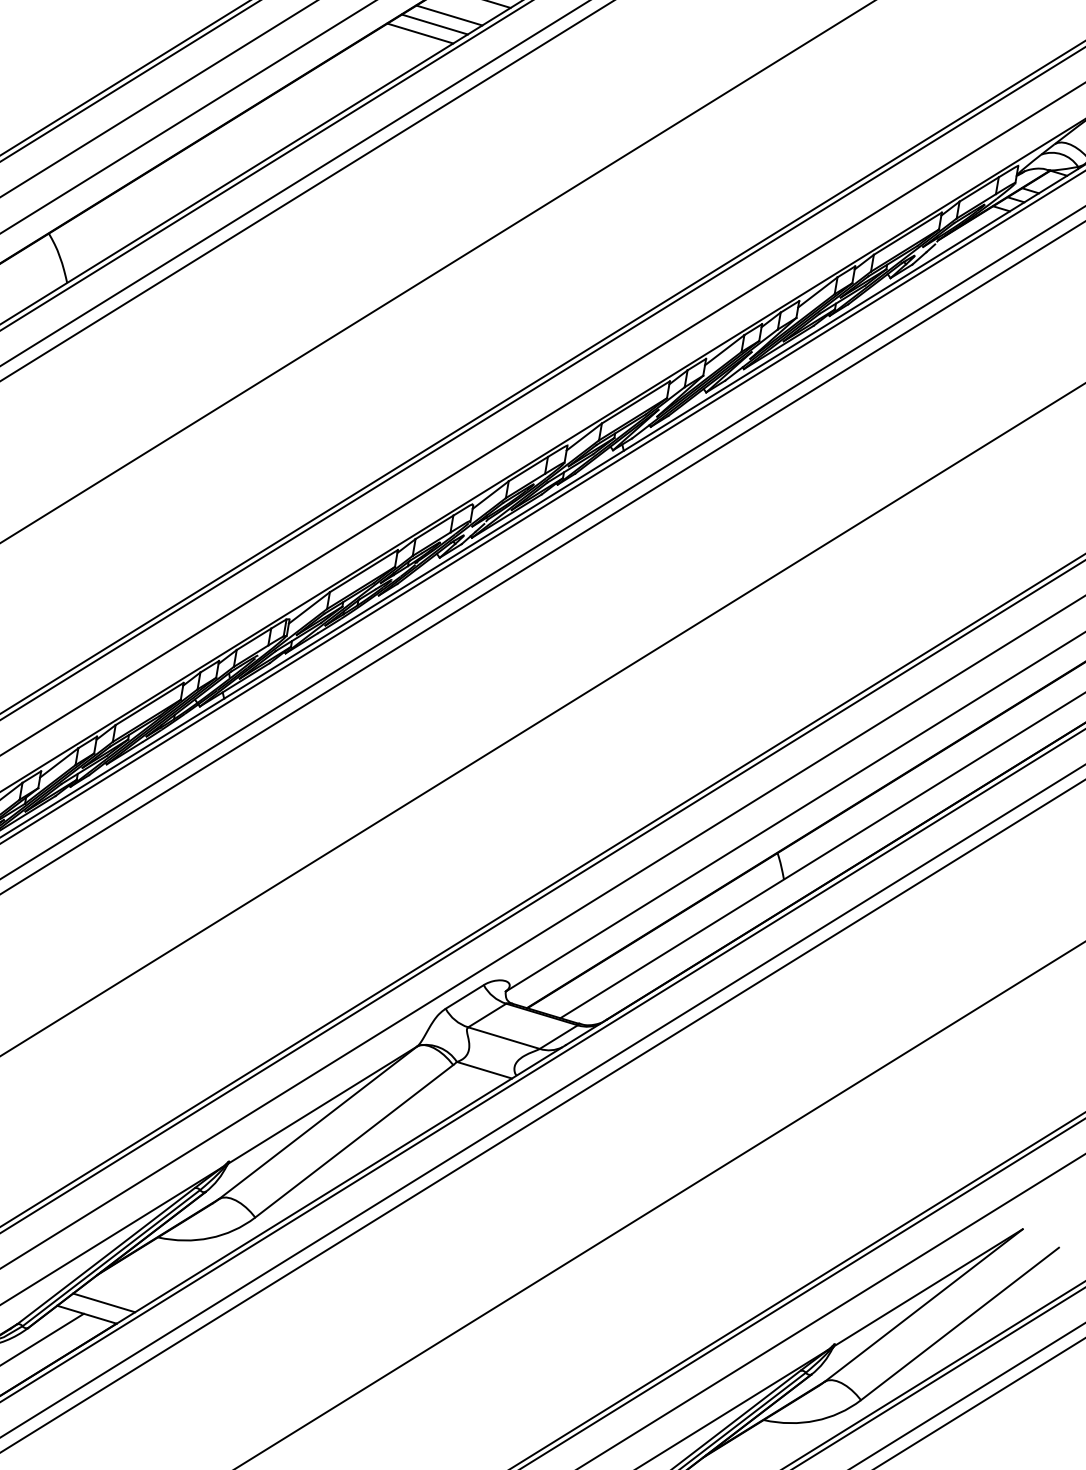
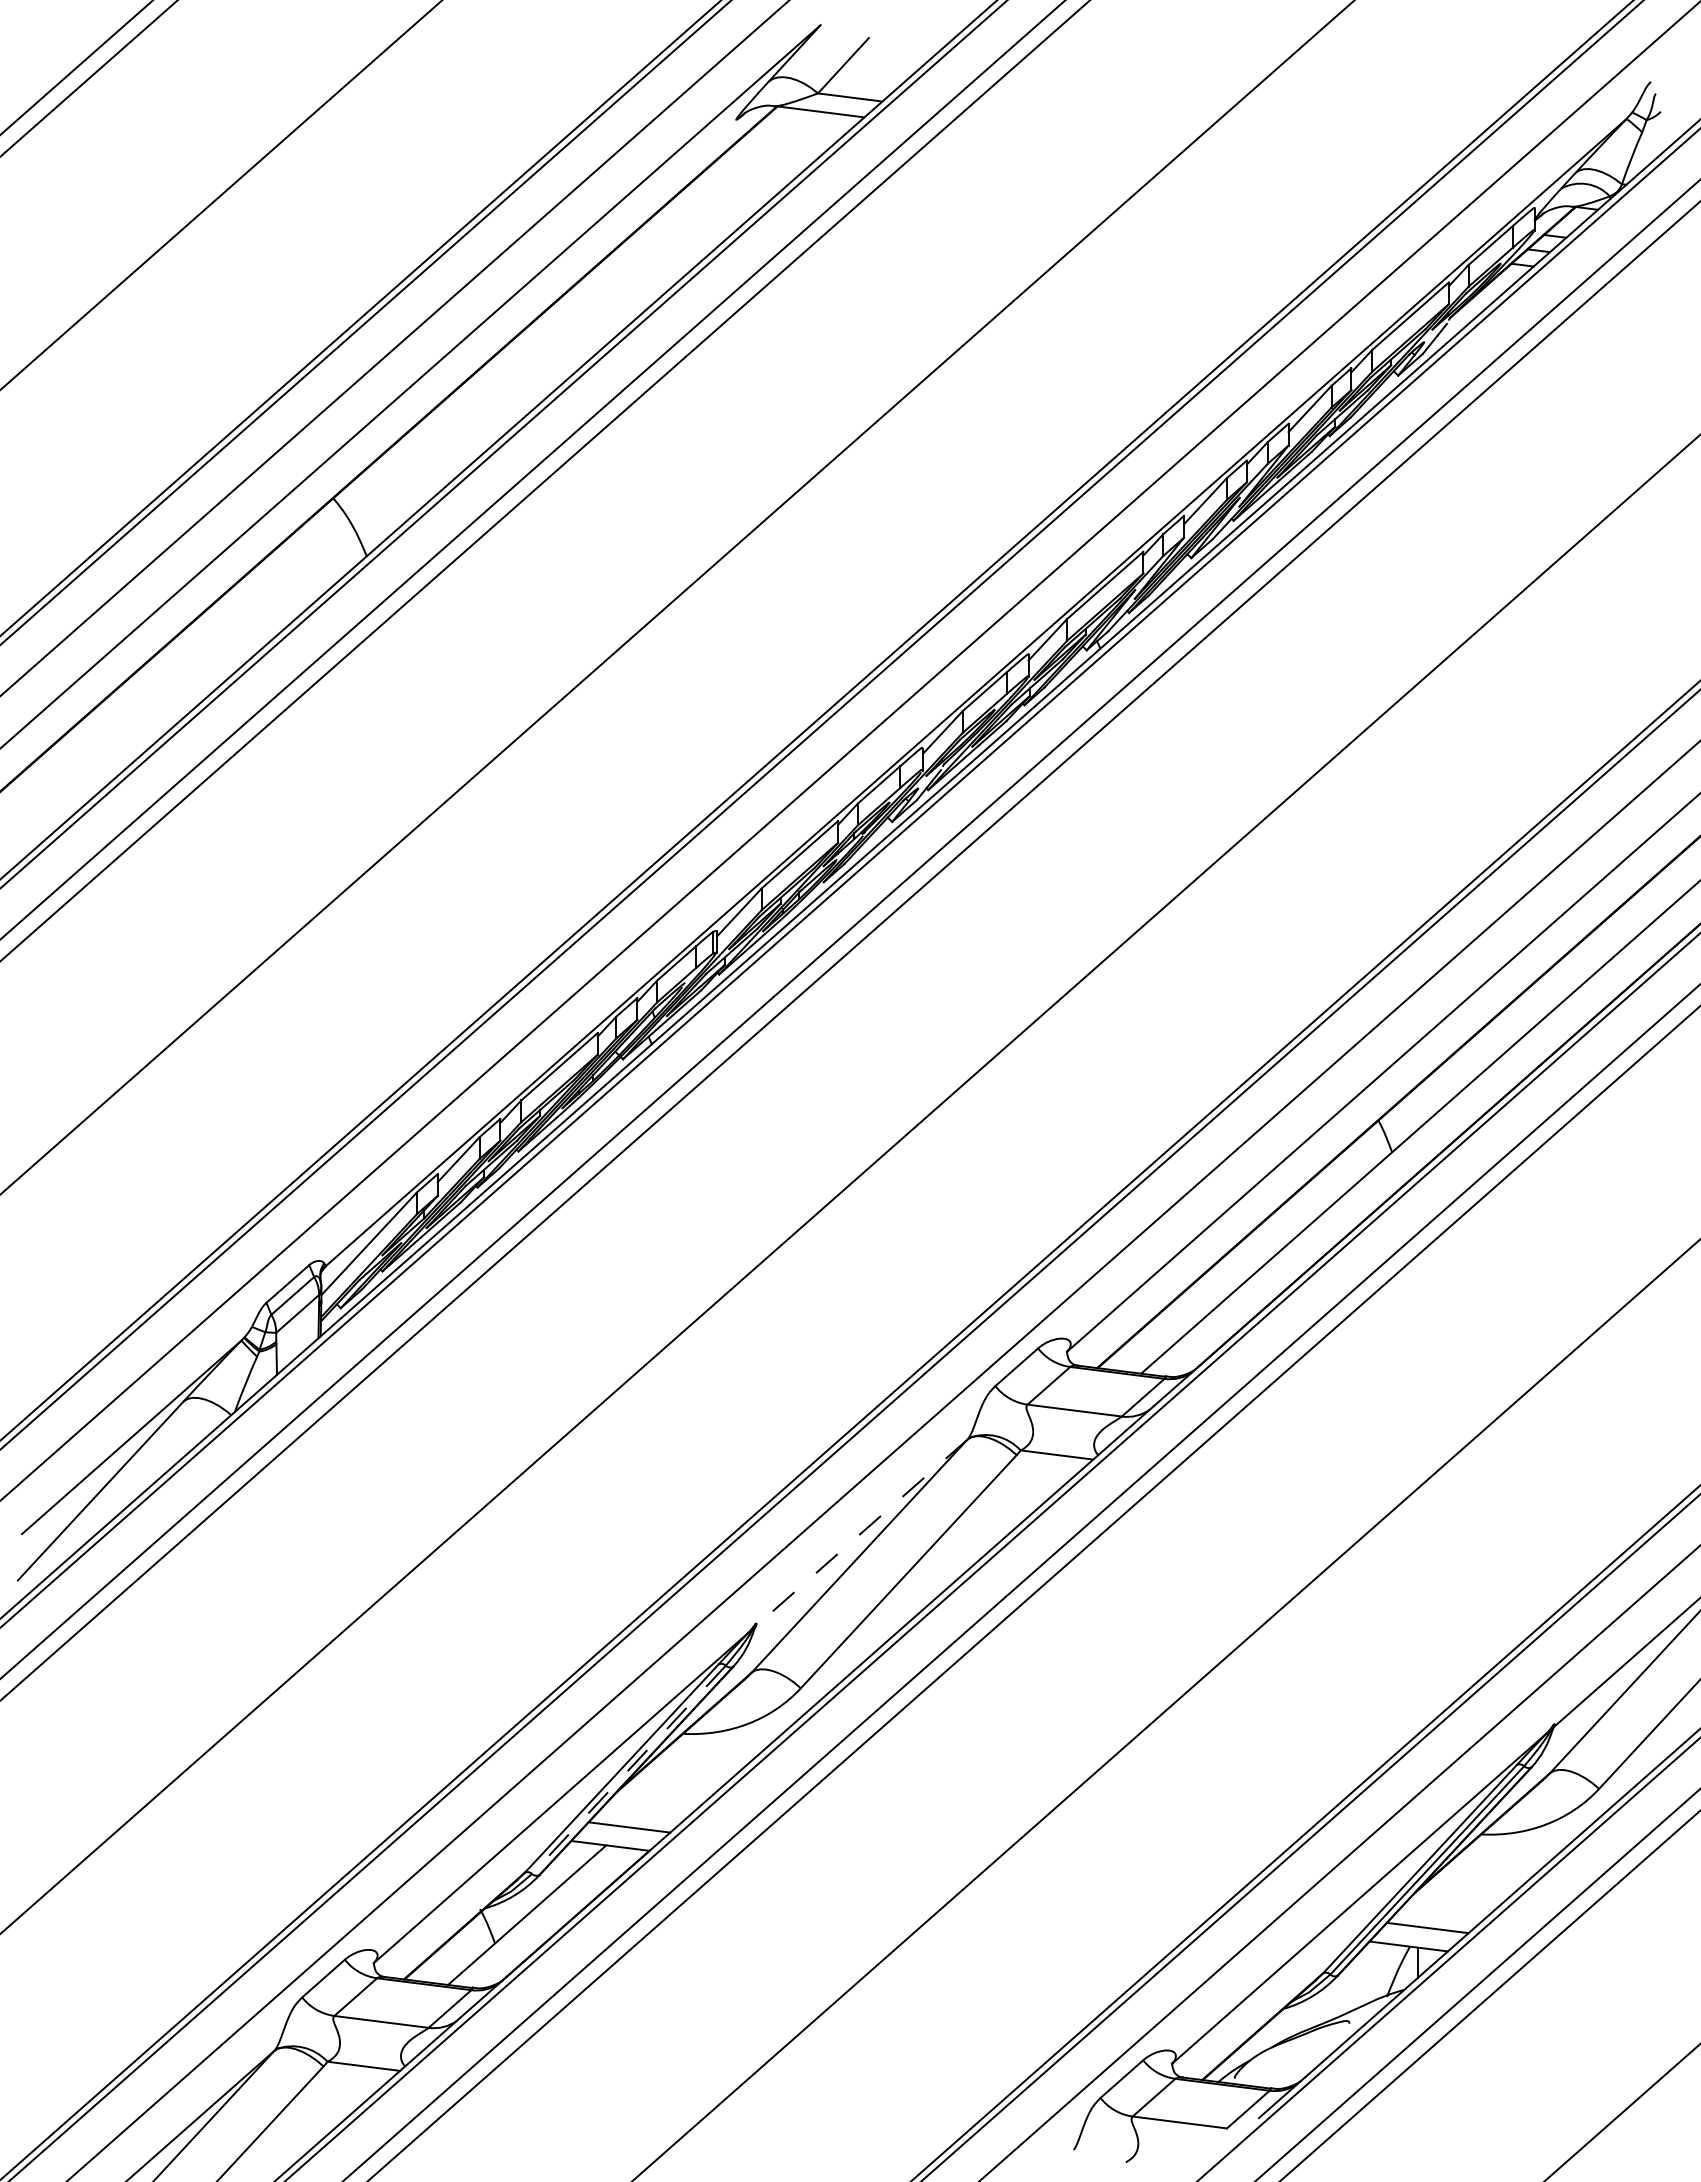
line: (449, 15) -> (789, 139), removed
line: (434, 23) -> (772, 153), removed
line: (420, 33) -> (756, 168), removed
line: (322, 1105) -> (861, 1533), solid -> dashed
line: (110, 1258) -> (628, 1770), solid -> dashed

